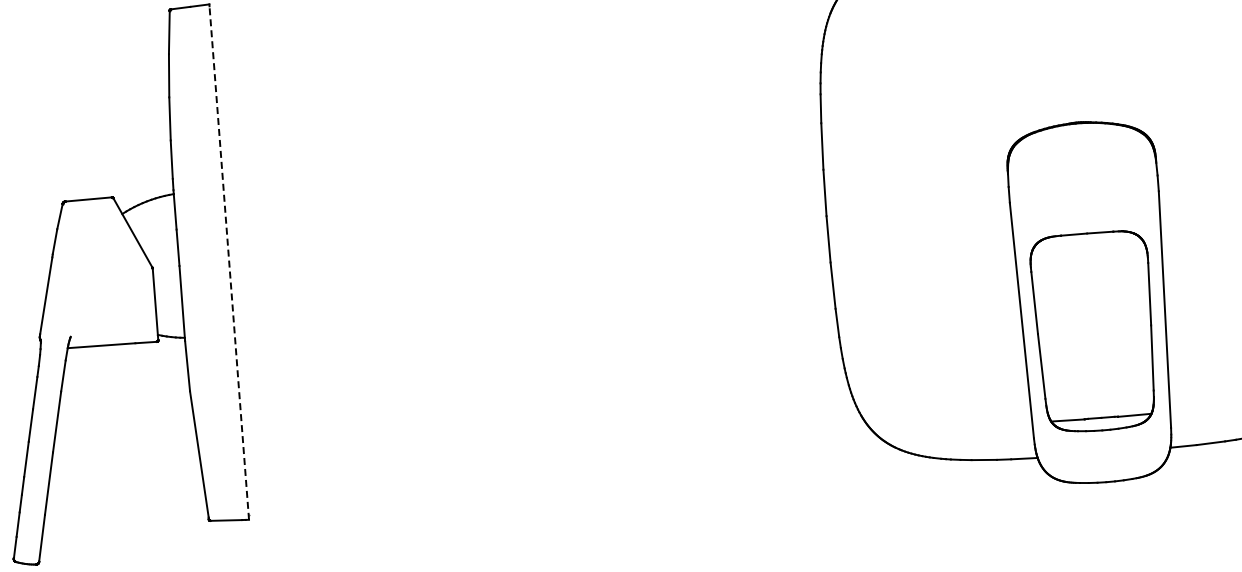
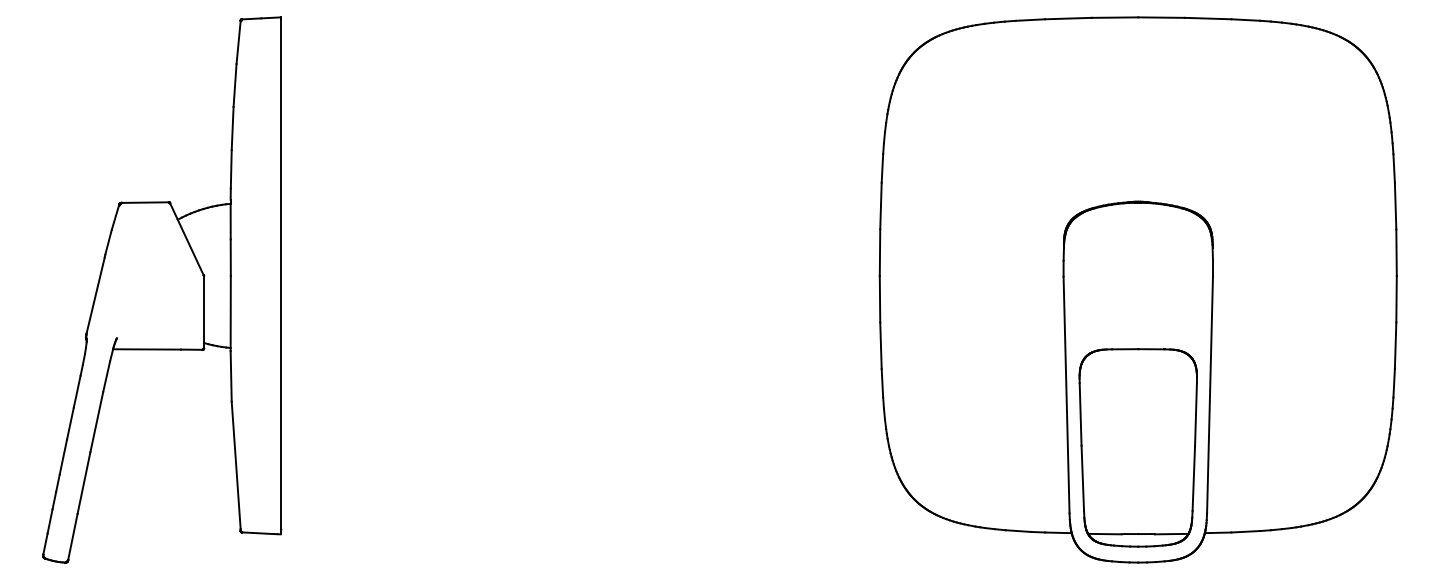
line: (229, 262) -> (280, 276), dashed -> solid
part: (1093, 331) -> (1137, 447), moved

